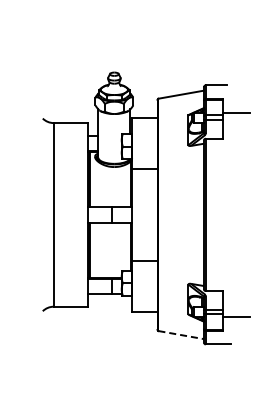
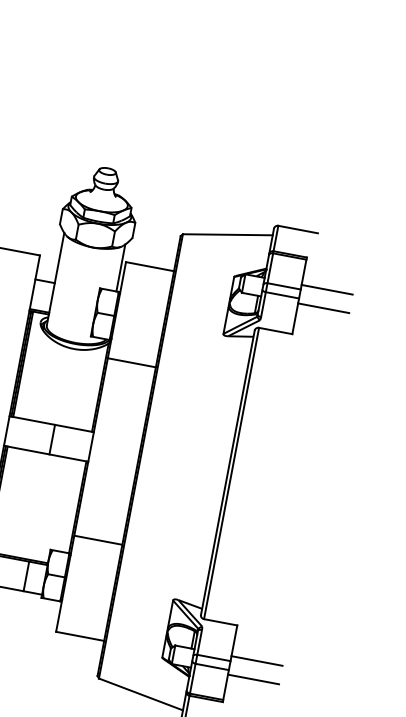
line: (236, 122) -> (323, 307), added
line: (236, 307) -> (256, 661), added
line: (181, 335) -> (141, 695), dashed -> solid

